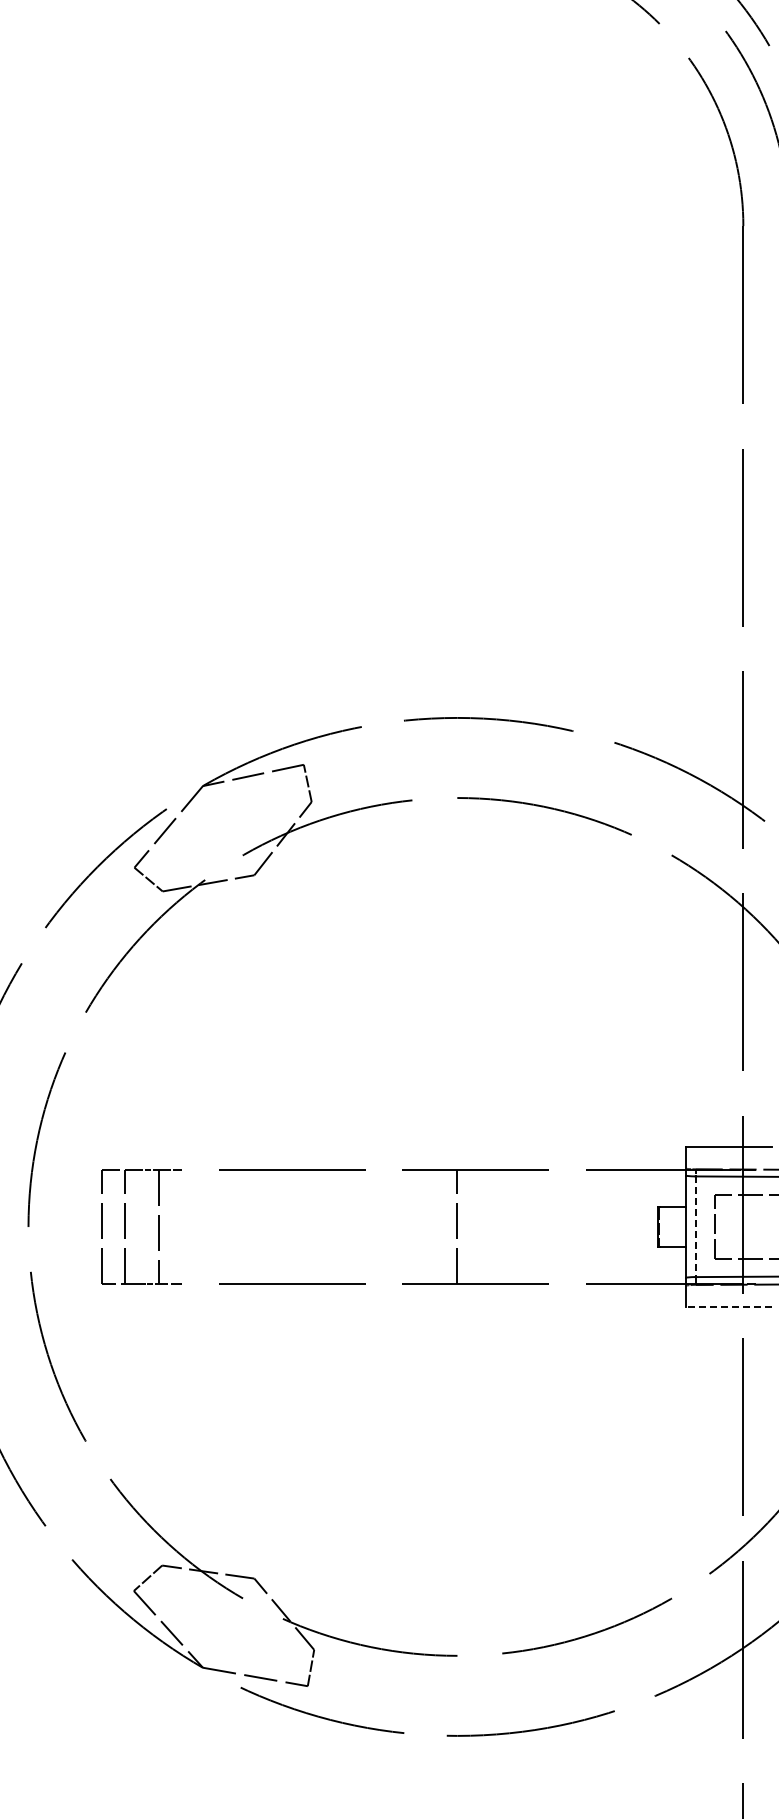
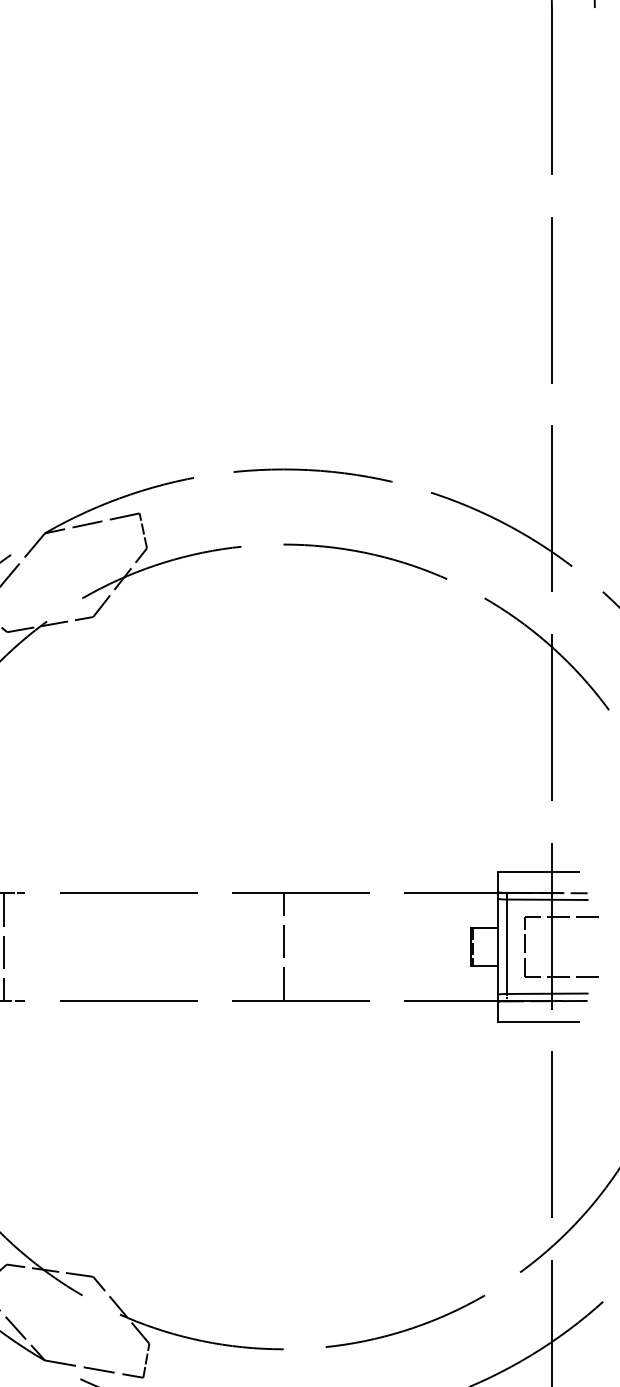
line: (695, 1227) -> (507, 947), dashed -> solid
line: (729, 1306) -> (538, 1021), dashed -> solid

